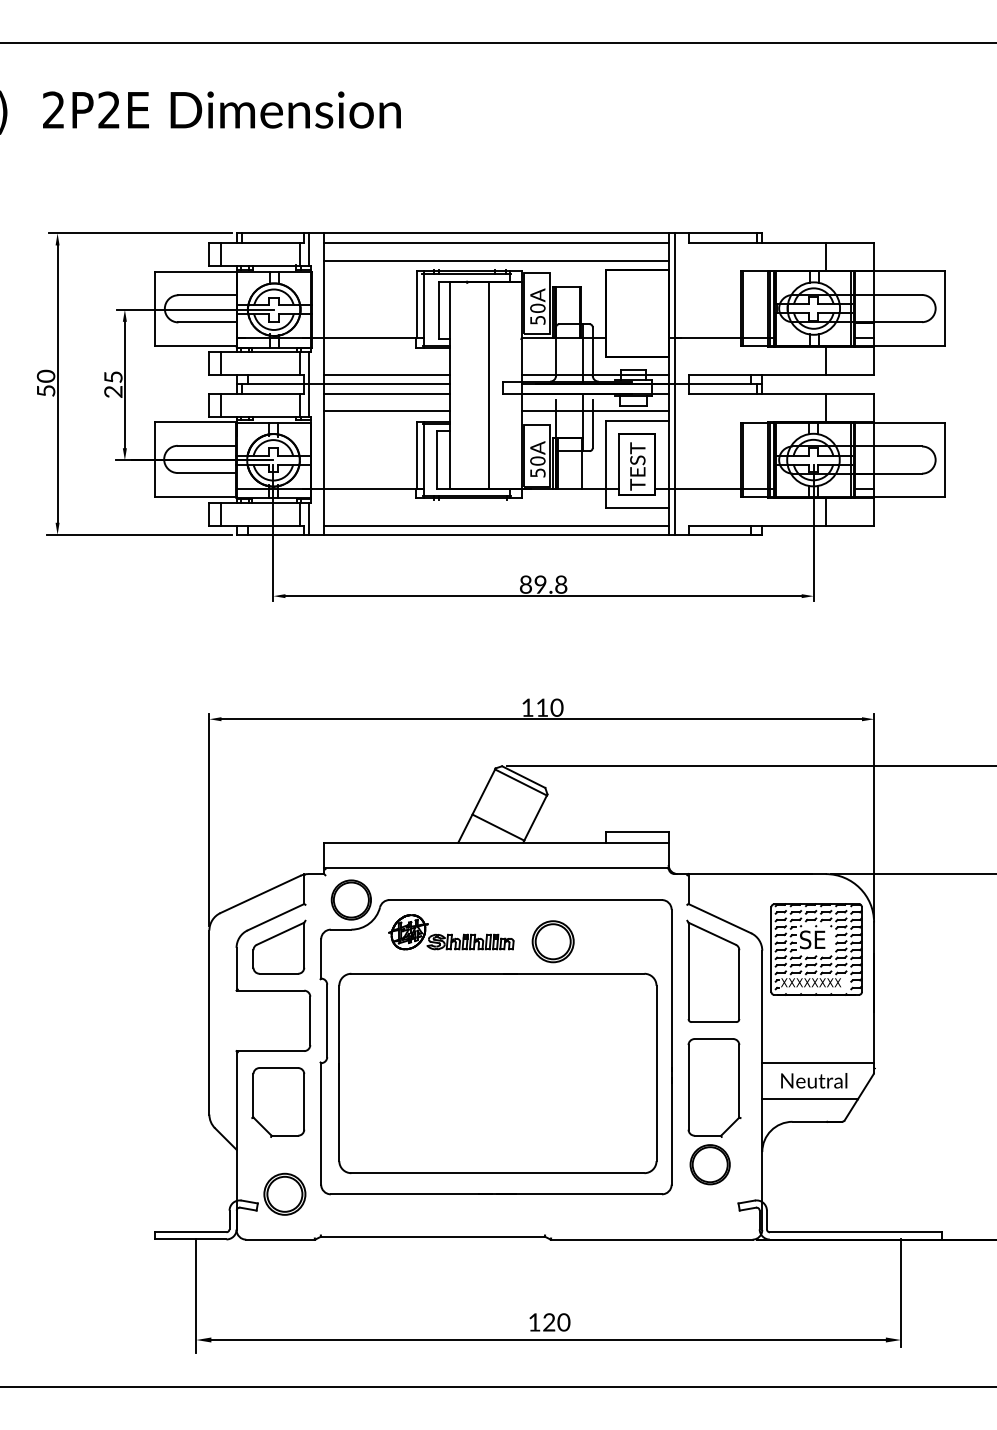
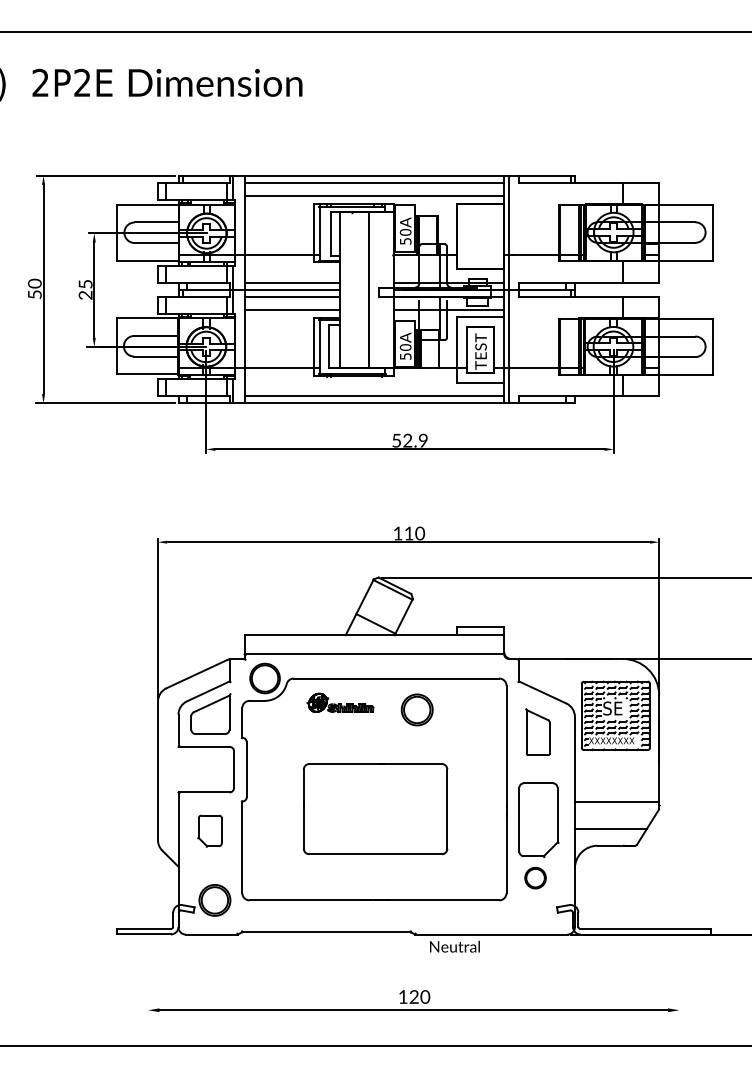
text: (543, 584) -> (409, 440), 89.8 -> 52.9
part: (451, 932) -> (340, 702), size x0.7
part: (713, 970) -> (538, 731), size x0.6
part: (497, 1072) -> (375, 808), size x0.6
text: (814, 1080) -> (455, 946), moved
part: (278, 1102) -> (210, 831), size x0.6
part: (709, 1164) -> (535, 877), size x0.7
line: (900, 1292) -> (679, 974), removed
line: (196, 1296) -> (148, 977), removed

